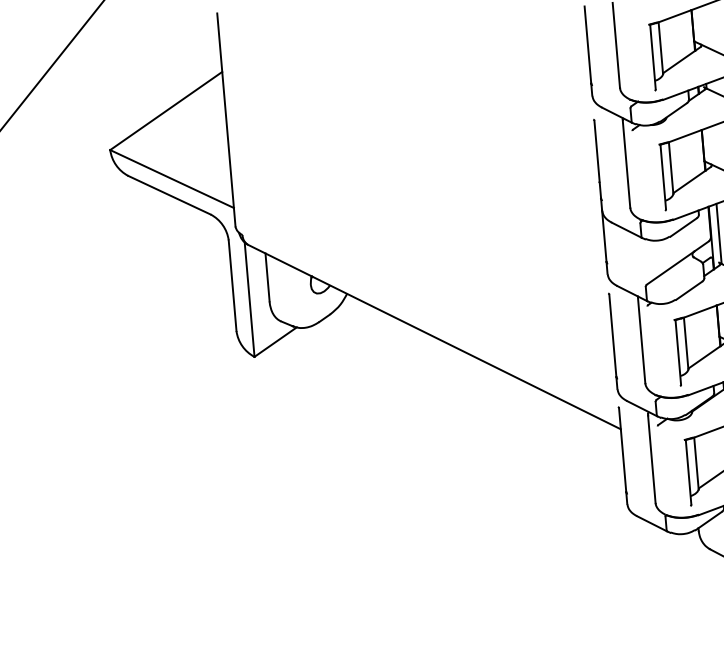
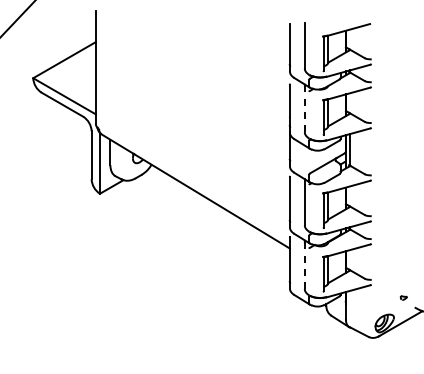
line: (626, 165) -> (304, 109), solid -> dashed
line: (651, 460) -> (304, 266), solid -> dashed

